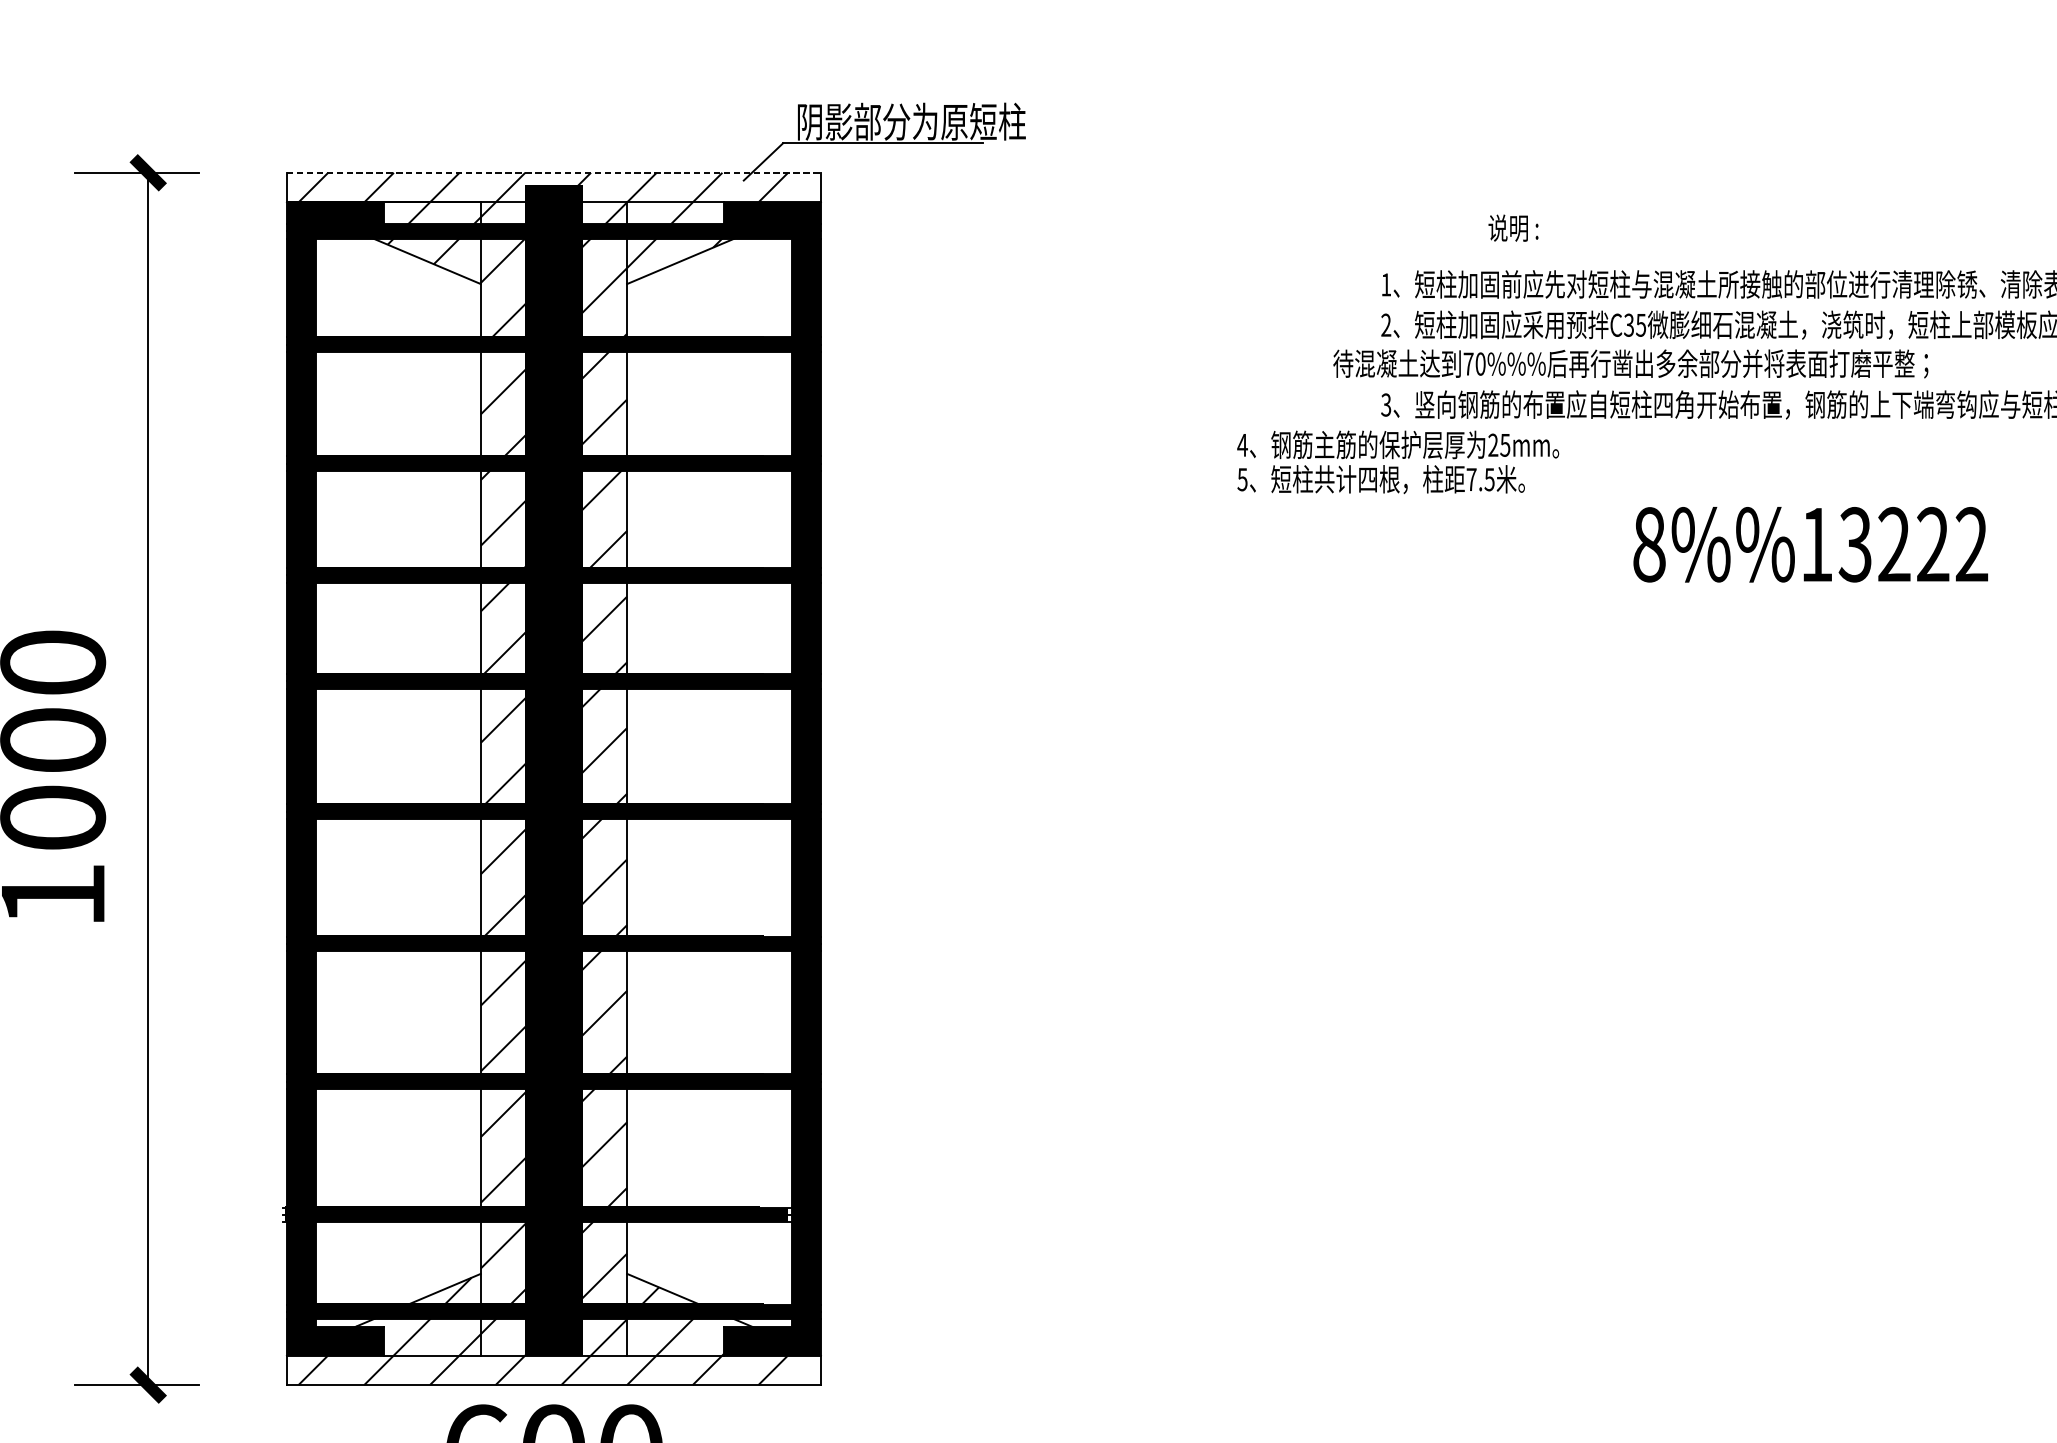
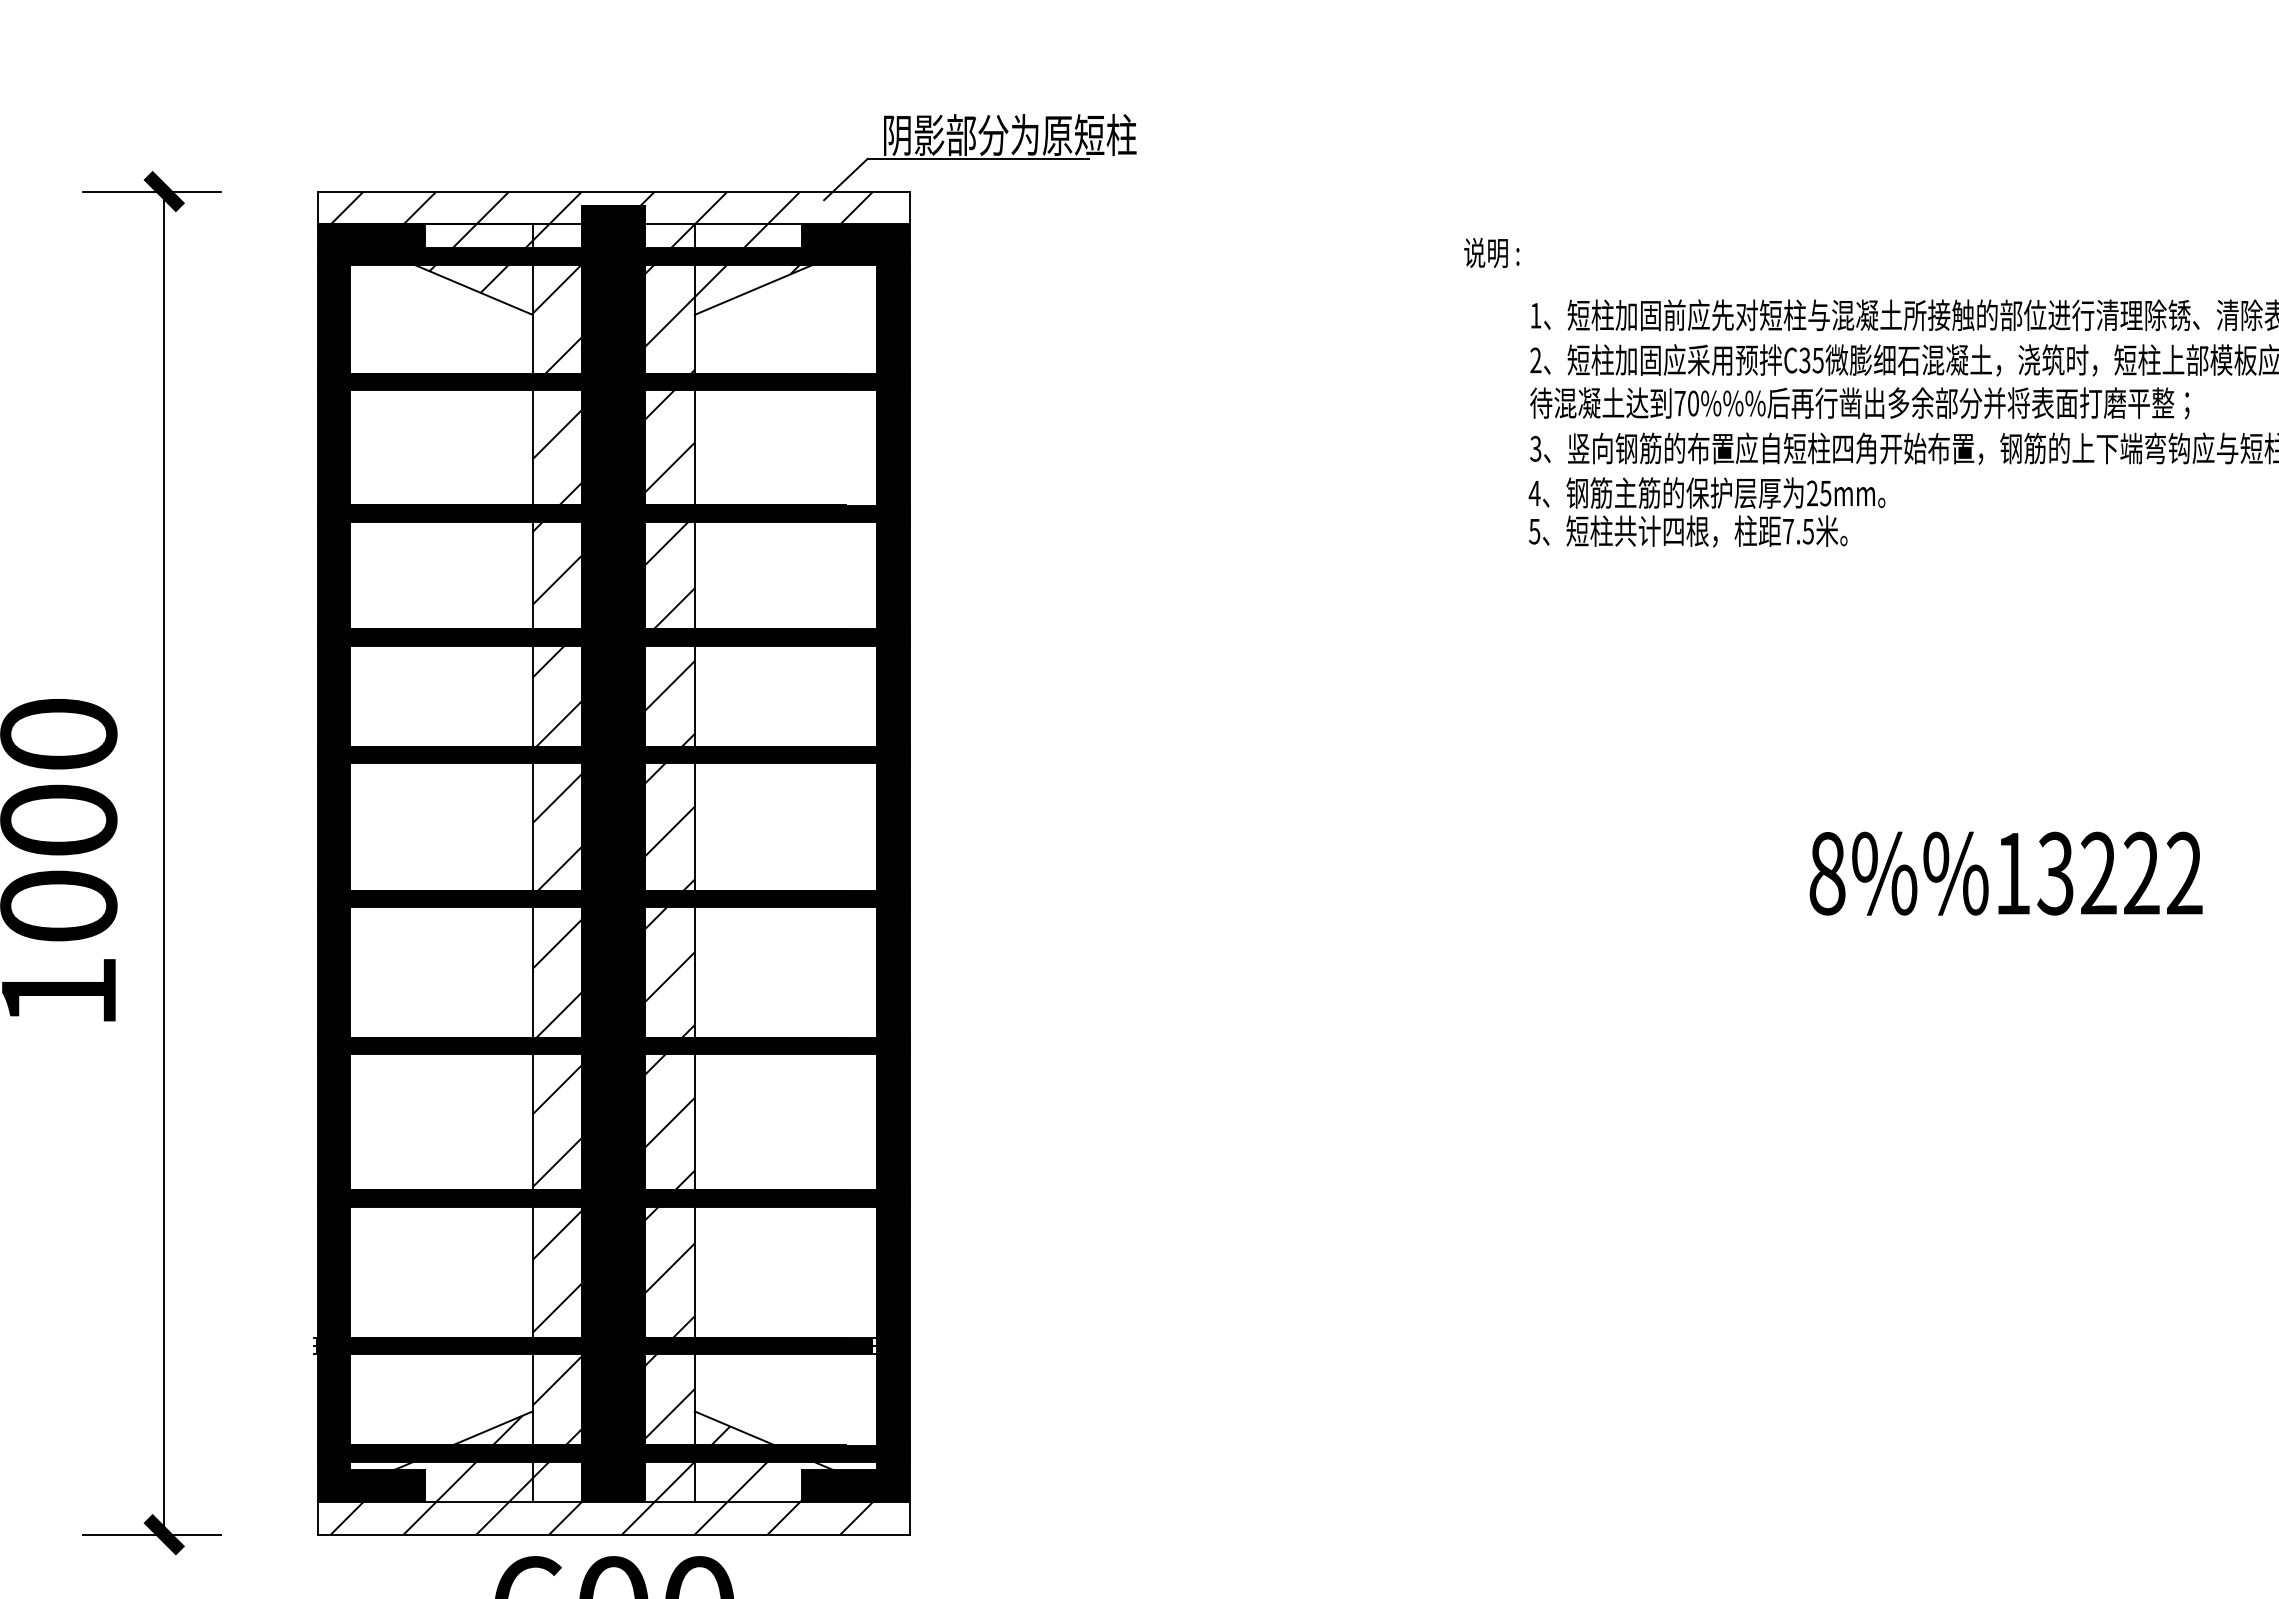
line: (553, 172) -> (613, 191), dashed -> solid
text: (1513, 227) -> (1491, 252), moved
text: (1630, 364) -> (1859, 403), moved
text: (1397, 462) -> (1706, 512), moved
text: (1810, 544) -> (2005, 873), moved

